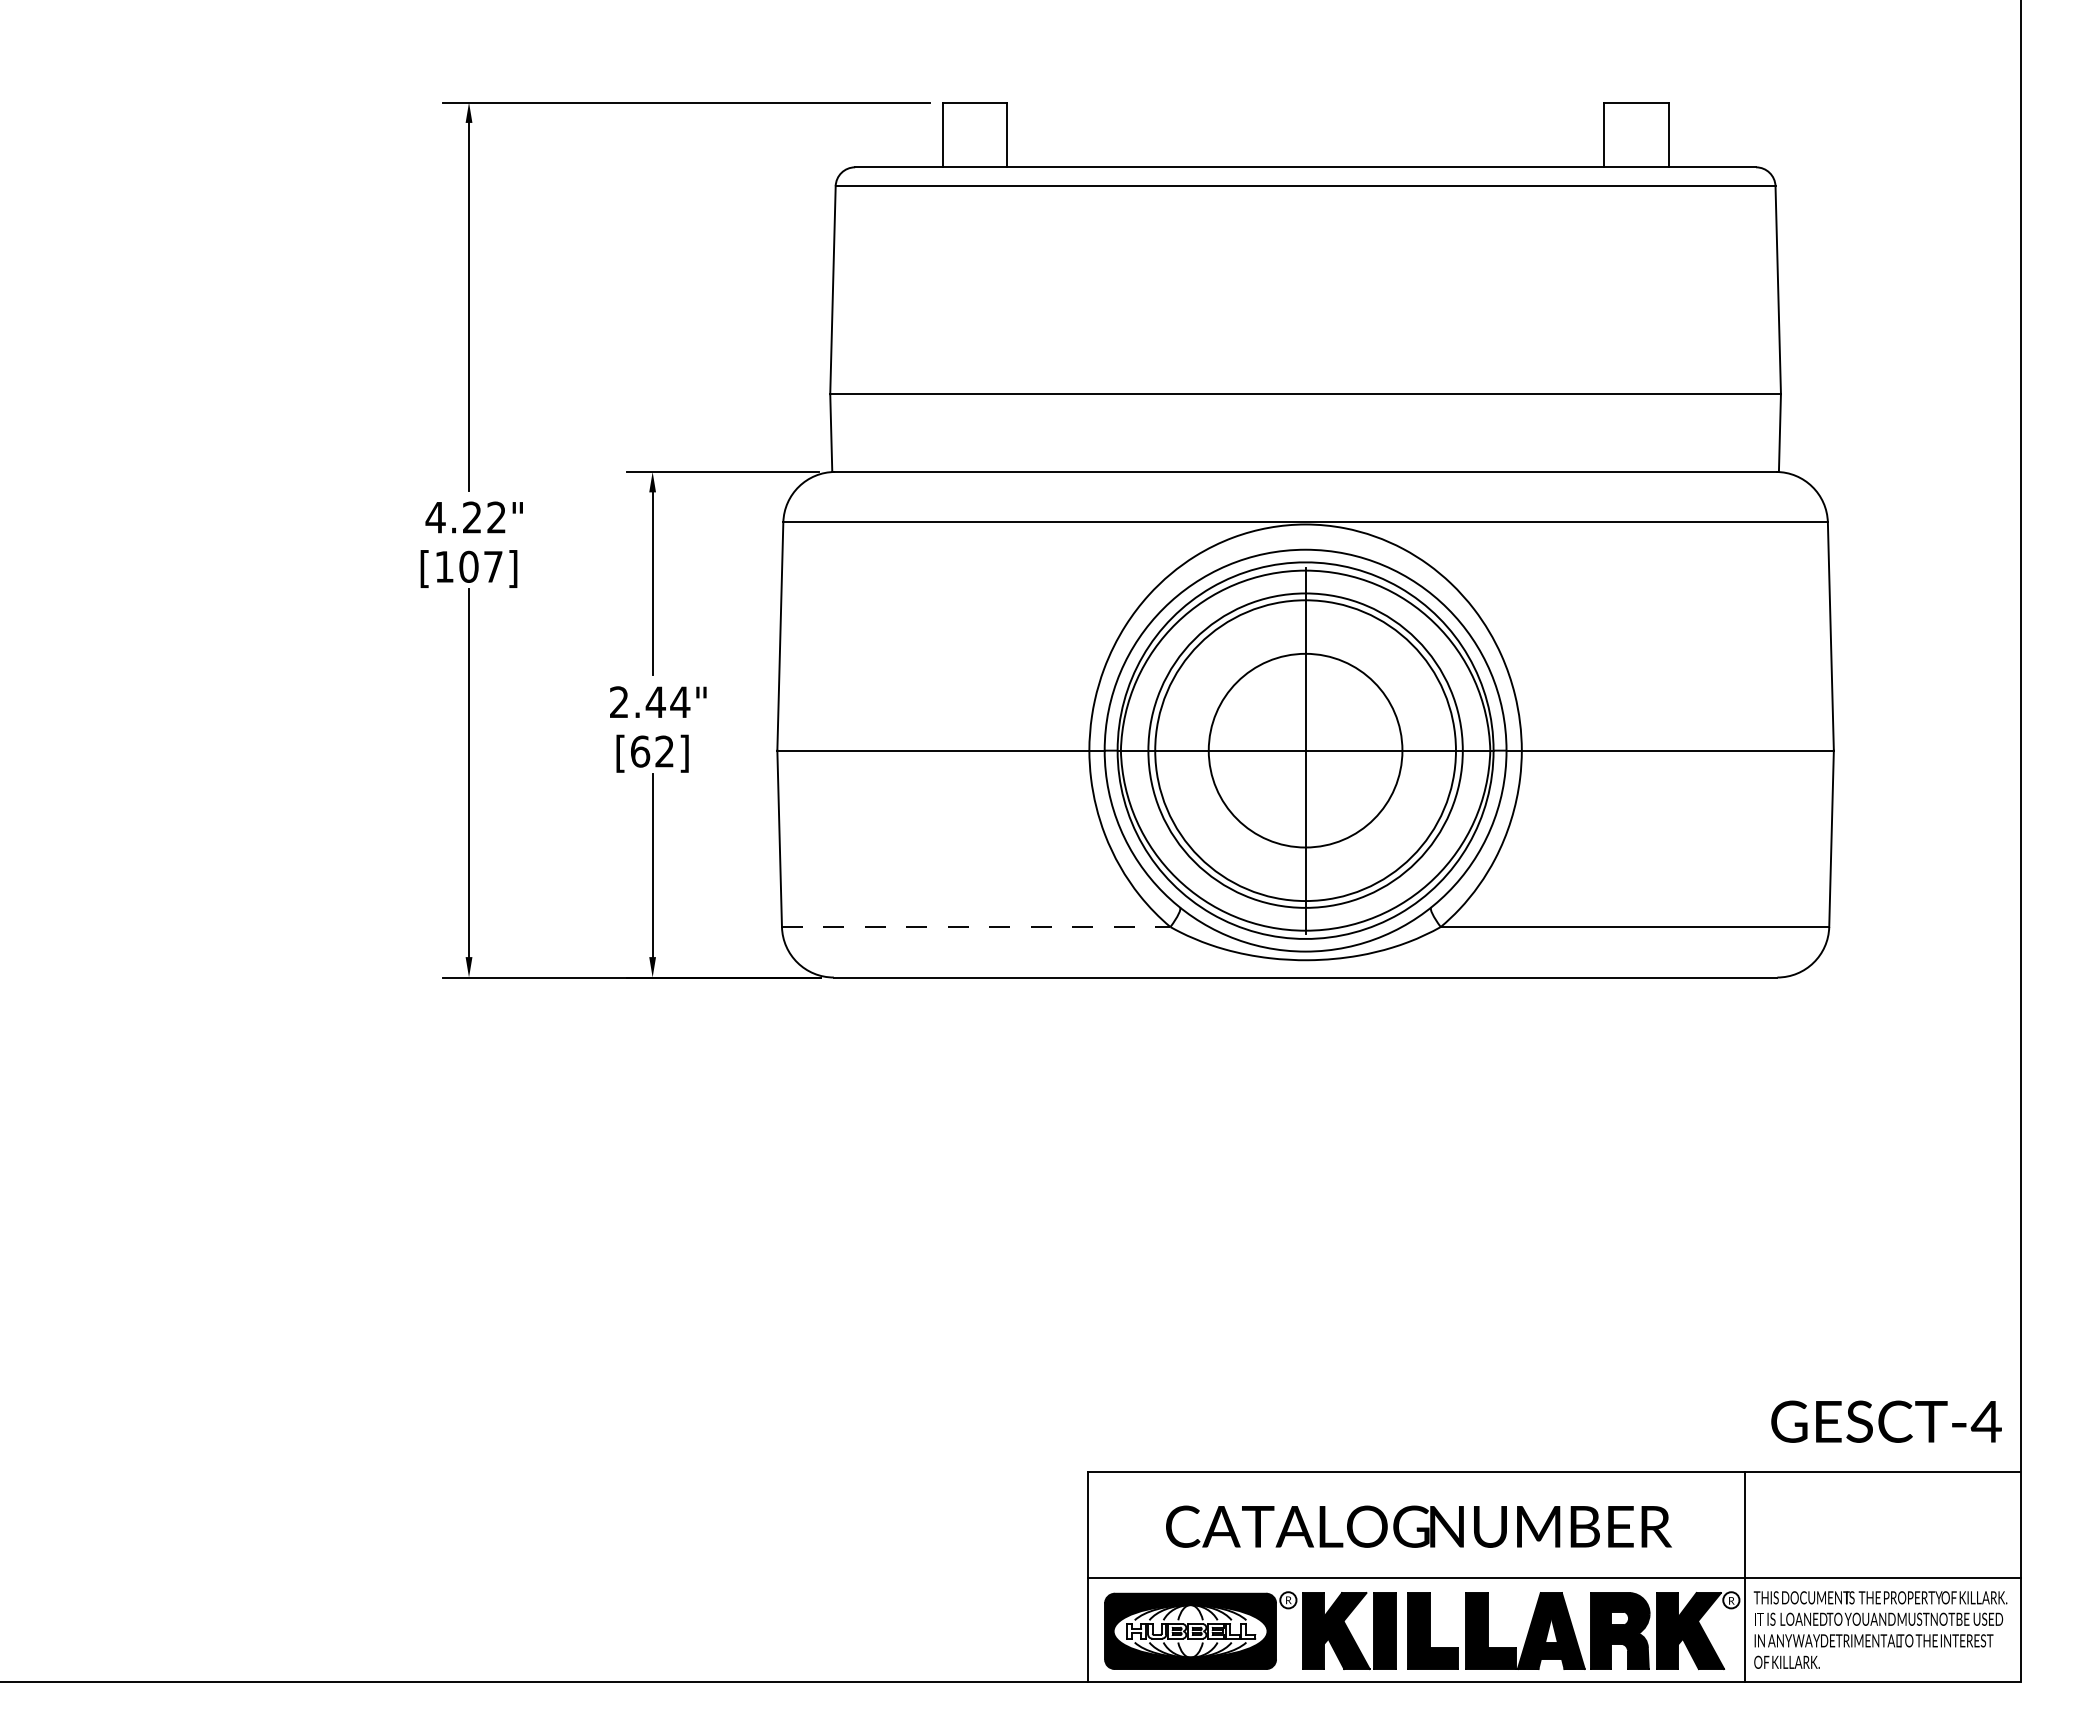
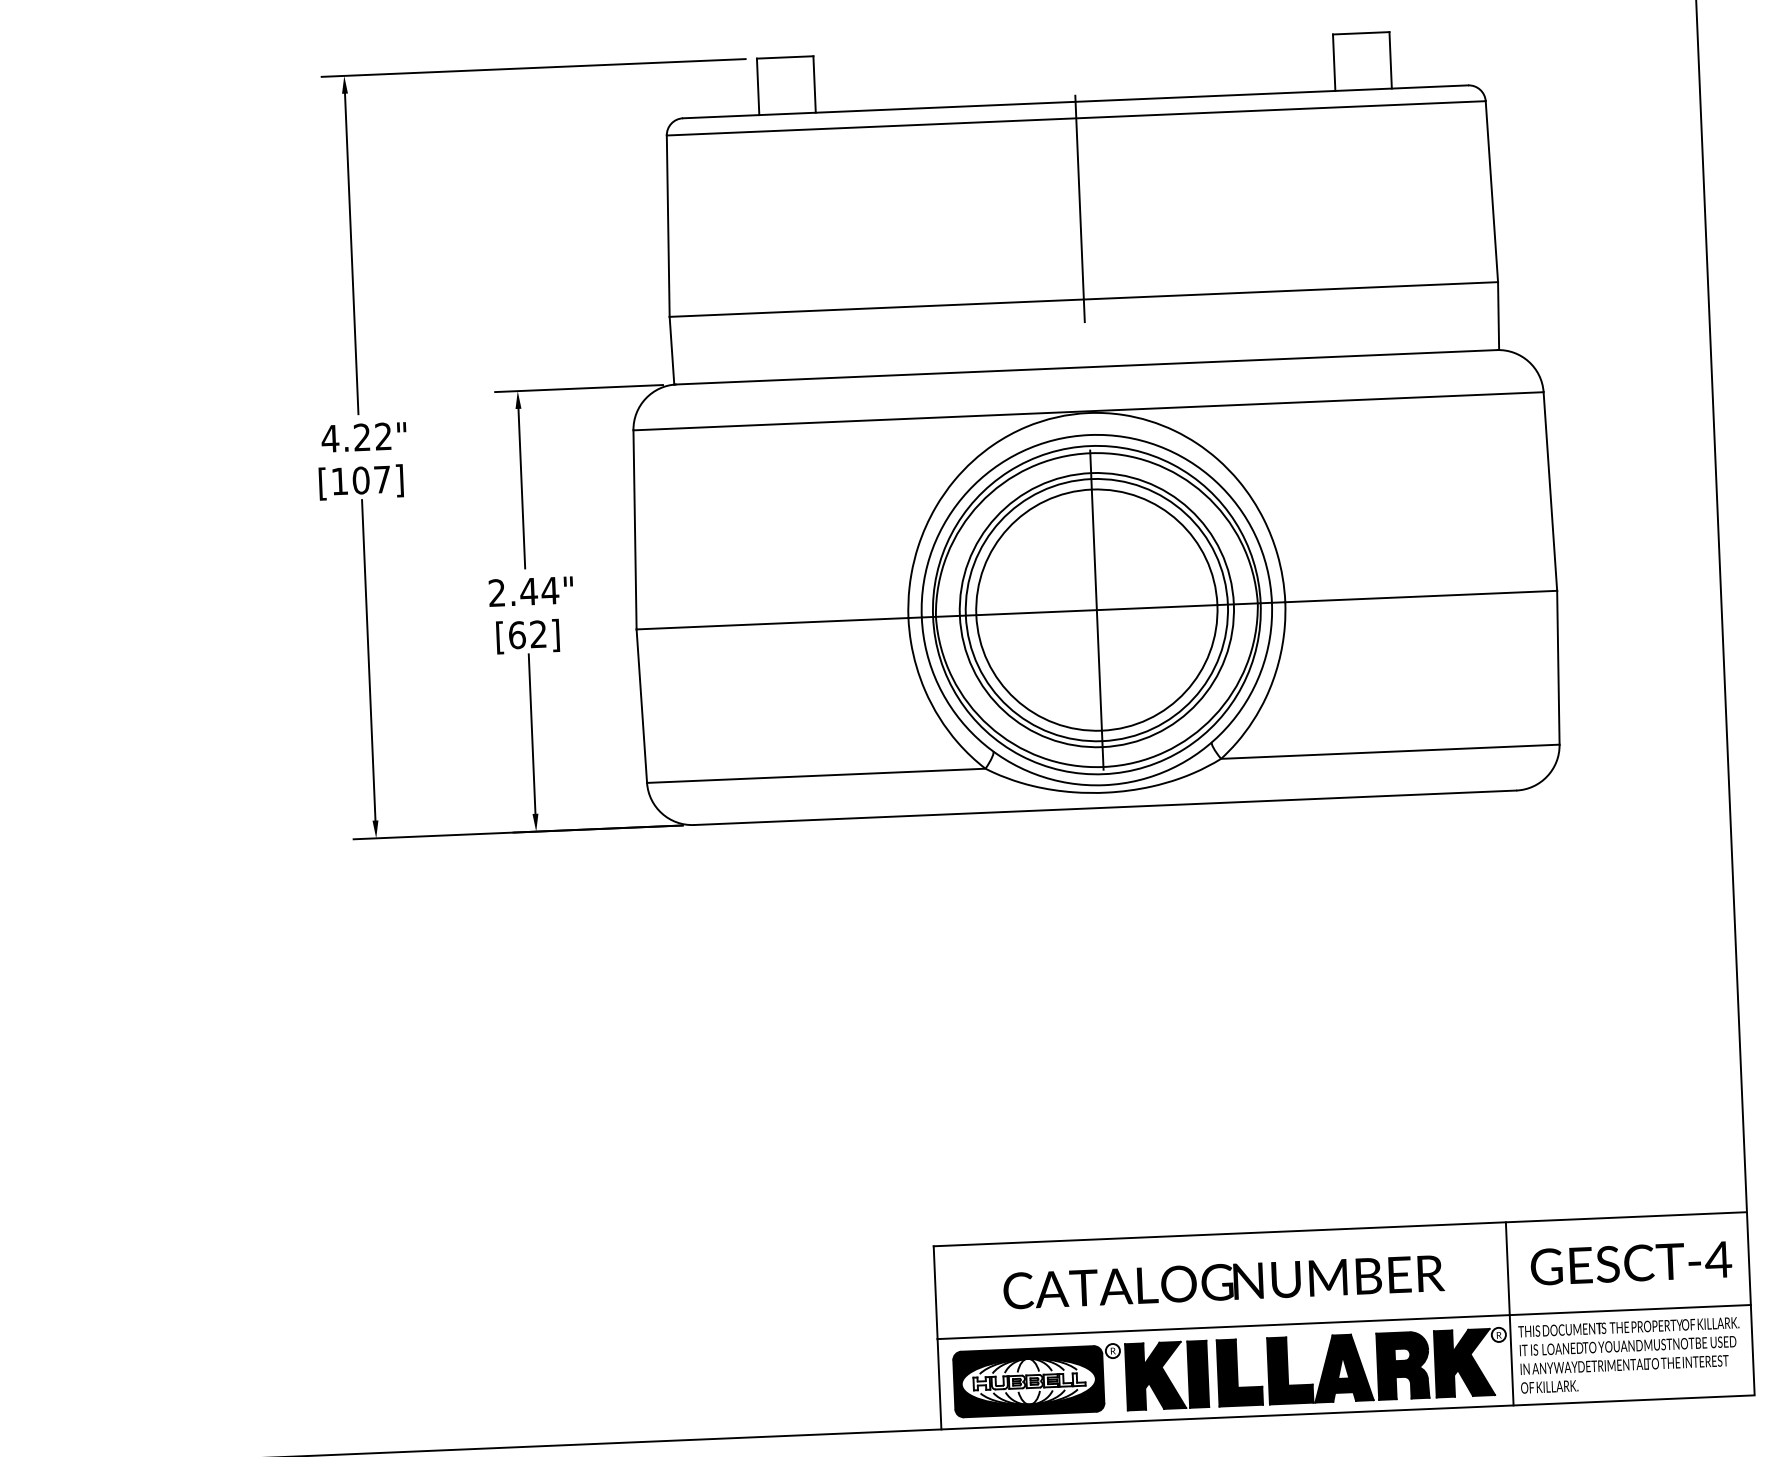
line: (1305, 290) -> (1079, 209), added
circle: (1305, 750) -> (1096, 609), size x1.43
line: (976, 927) -> (816, 776), dashed -> solid
text: (1886, 1421) -> (1631, 1263), moved

